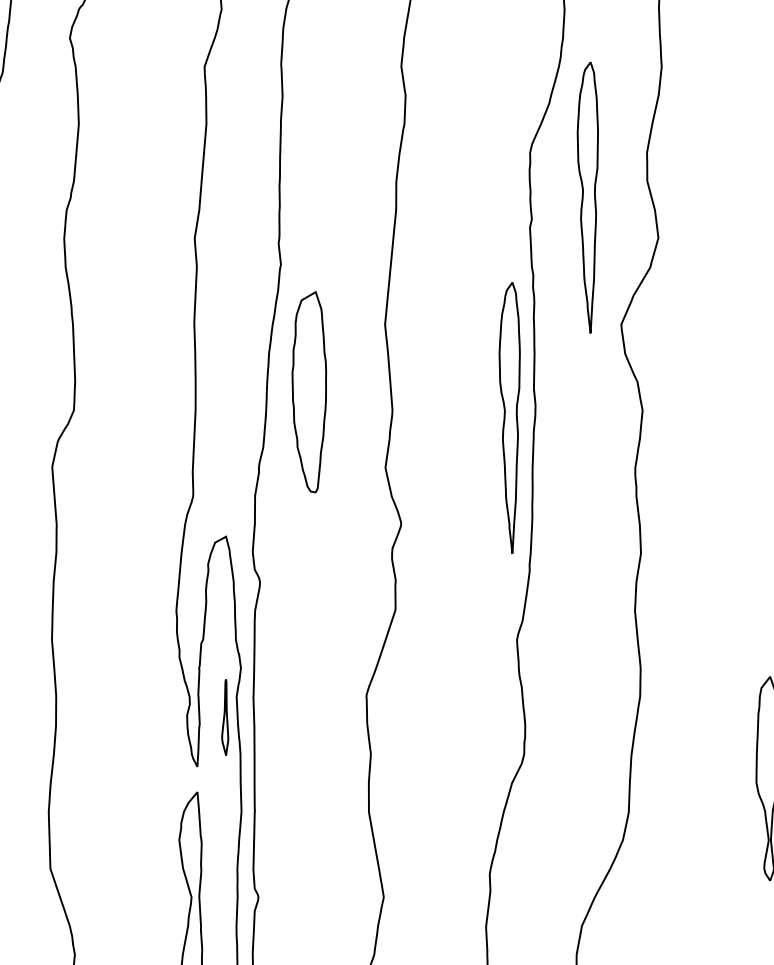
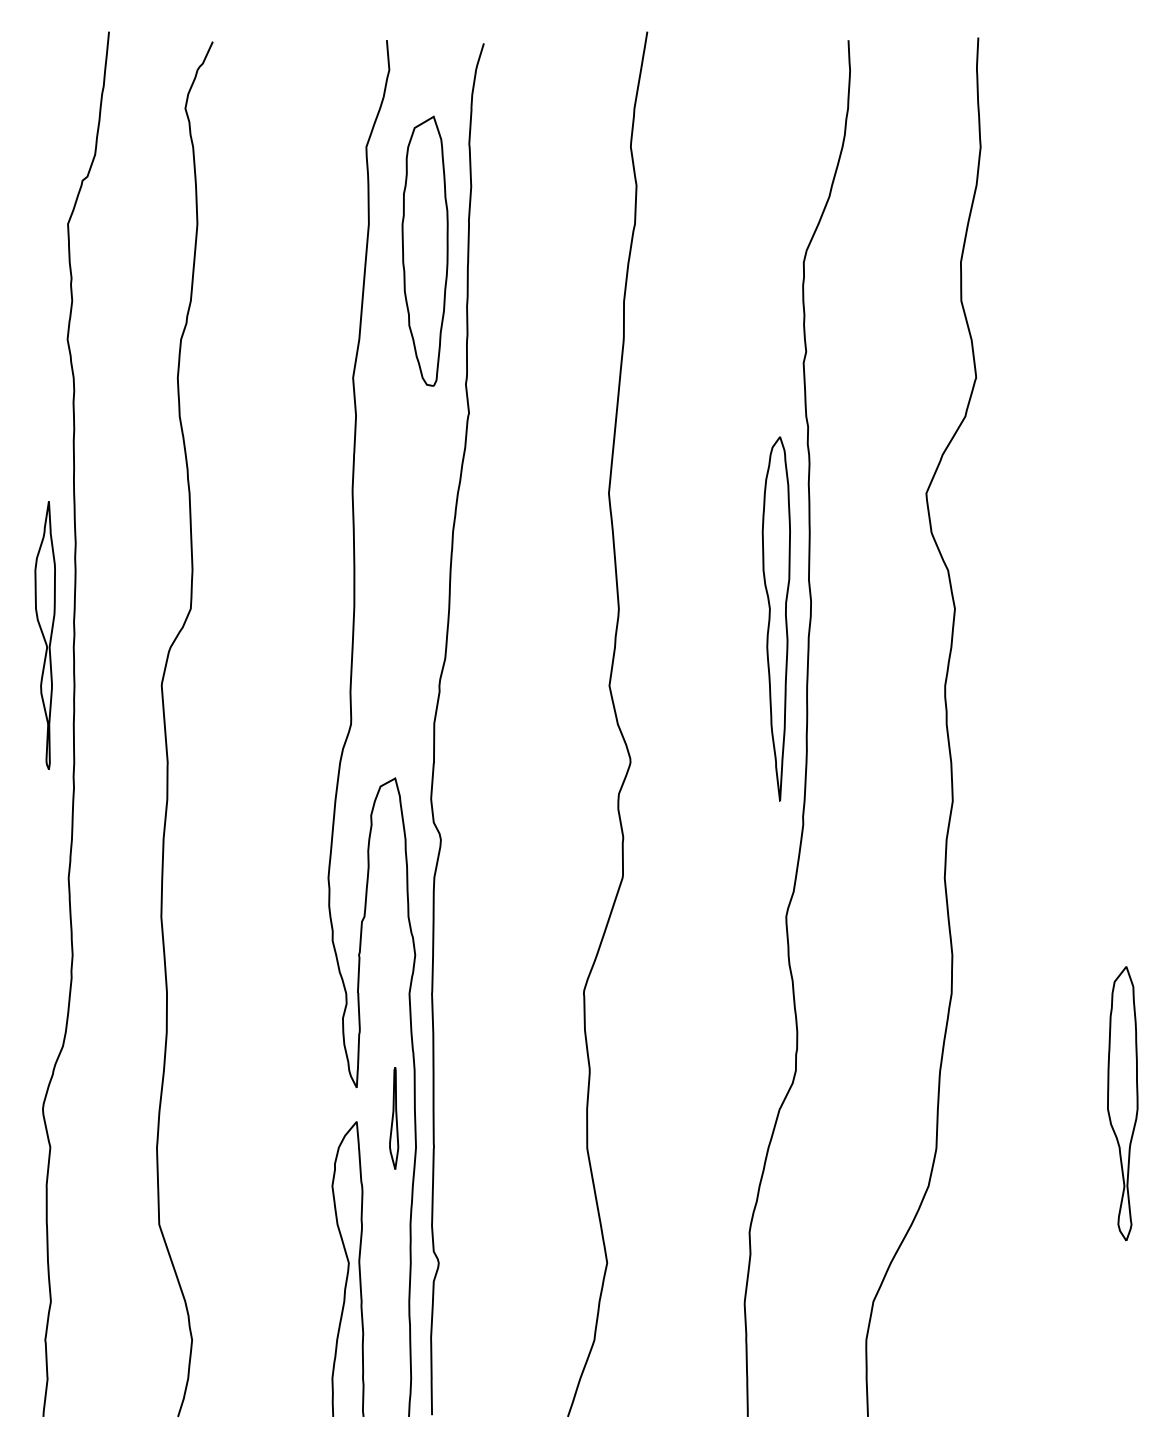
part: (587, 197) -> (880, 322), removed
part: (308, 391) -> (424, 250), moved
part: (225, 717) -> (394, 1118), moved

